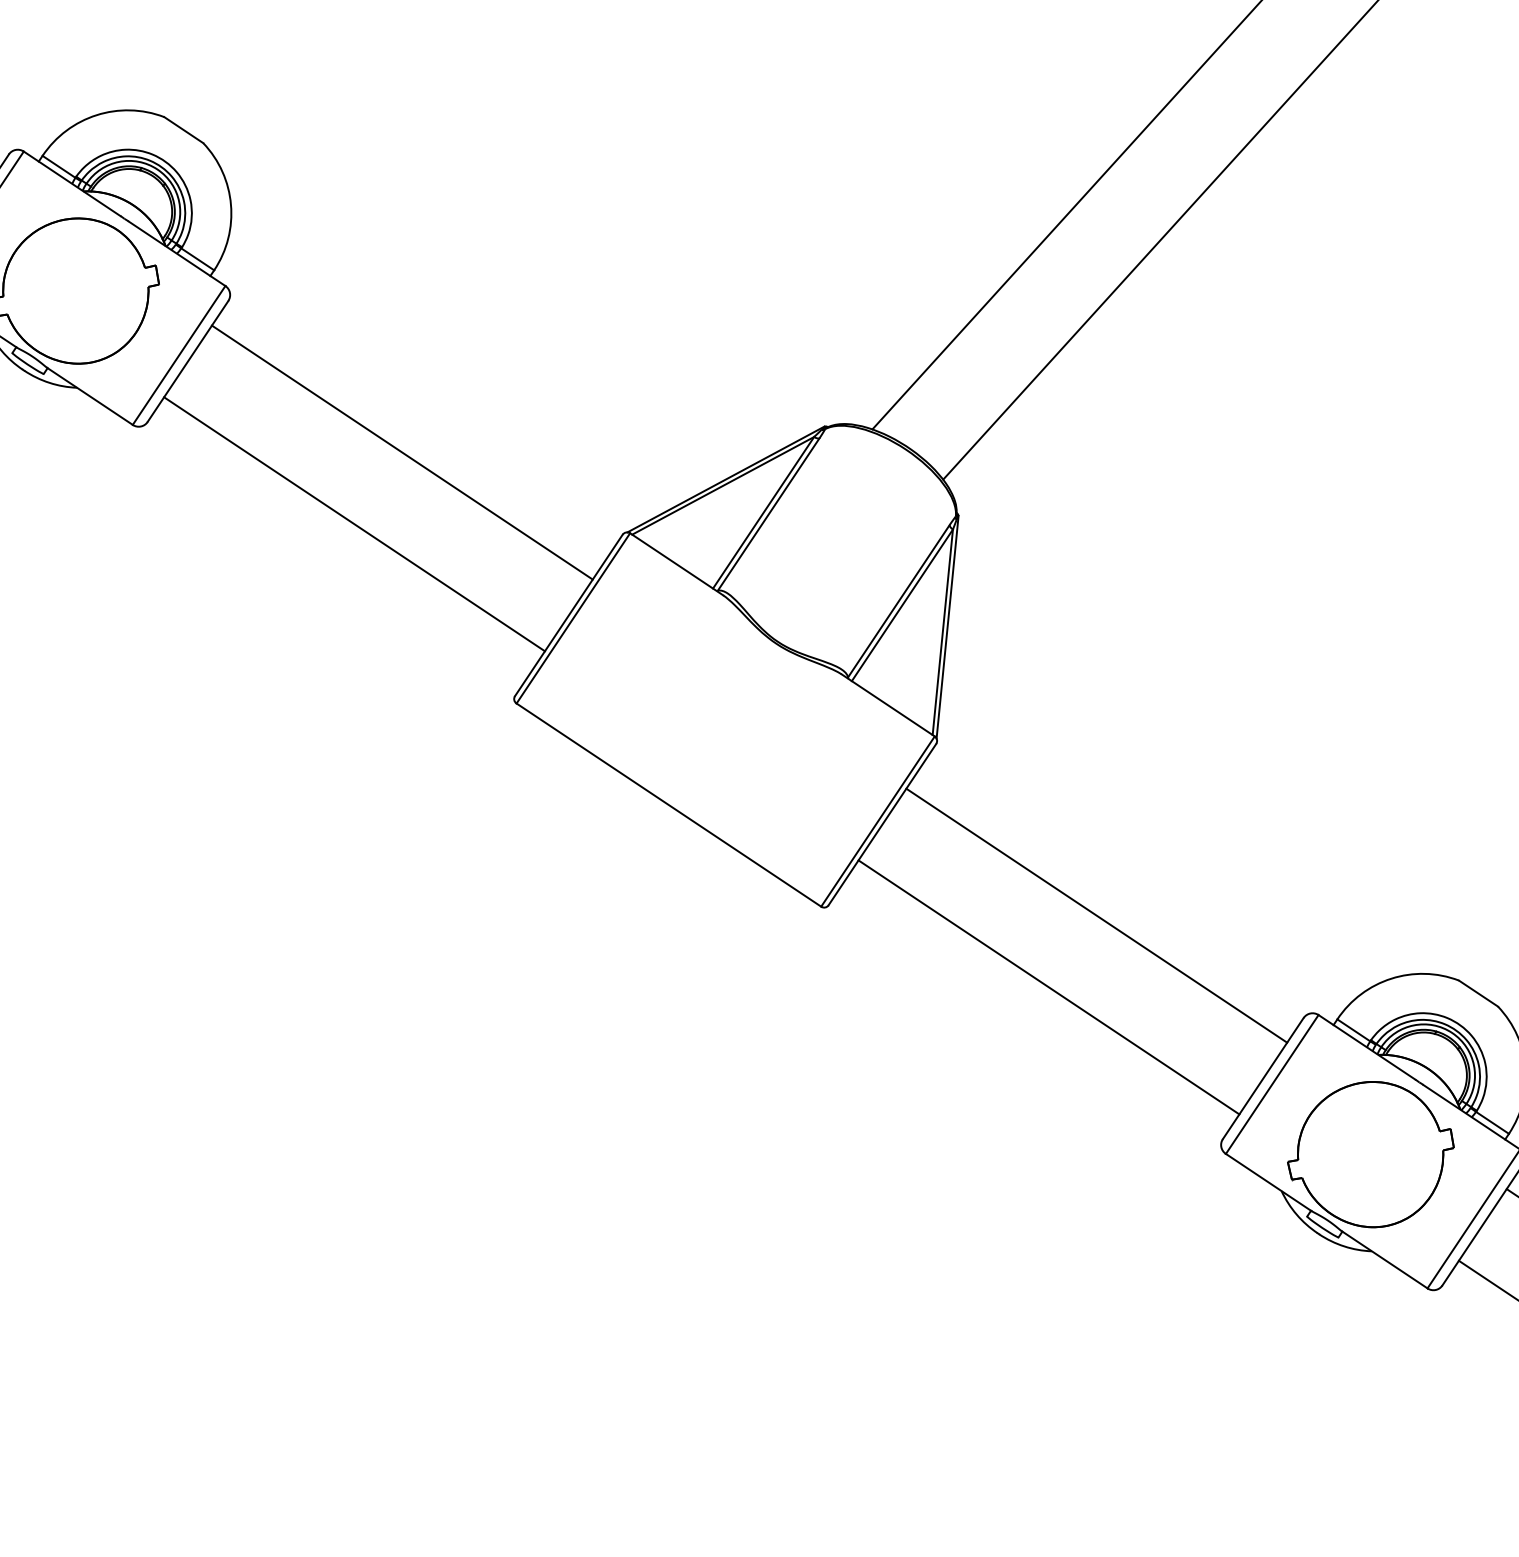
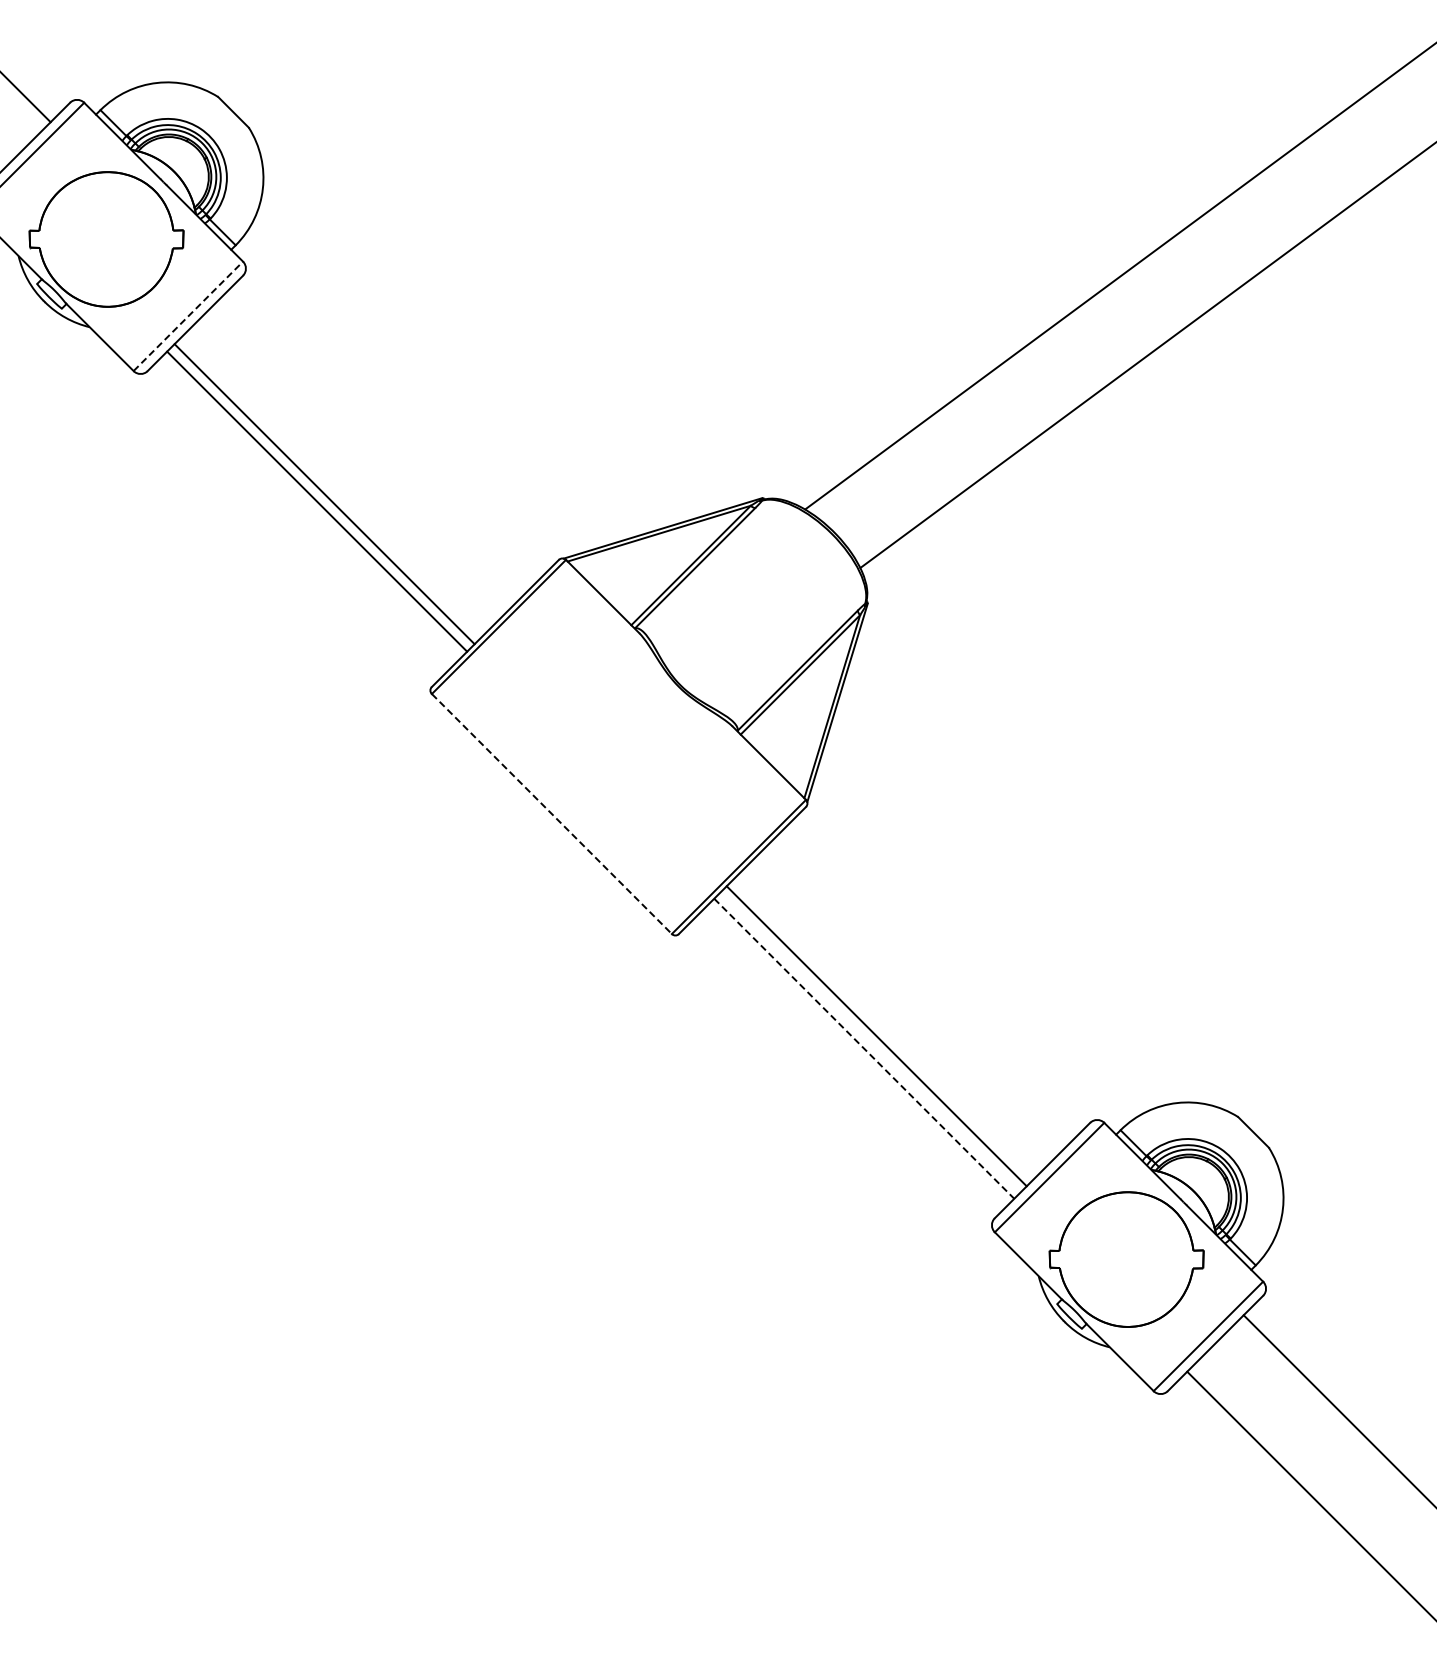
line: (179, 355) -> (188, 316), solid -> dashed
line: (402, 452) -> (324, 494), moved
line: (668, 805) -> (551, 814), solid -> dashed
line: (1096, 915) -> (876, 1036), moved
line: (1049, 988) -> (864, 1049), solid -> dashed

